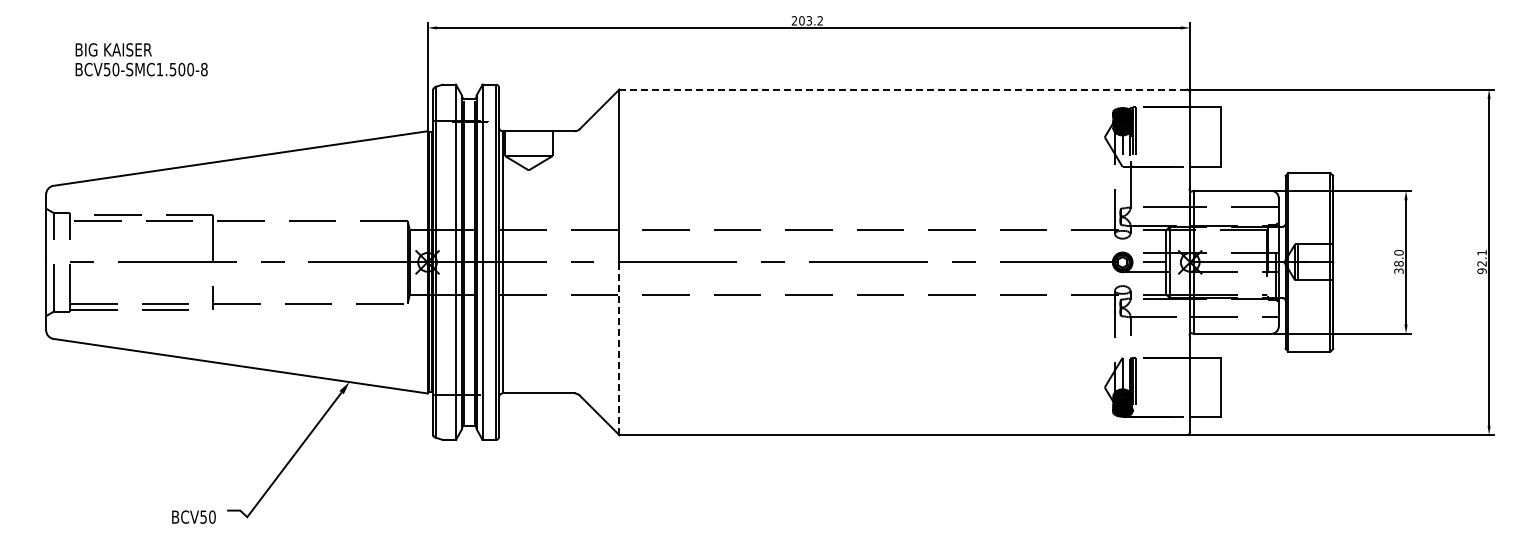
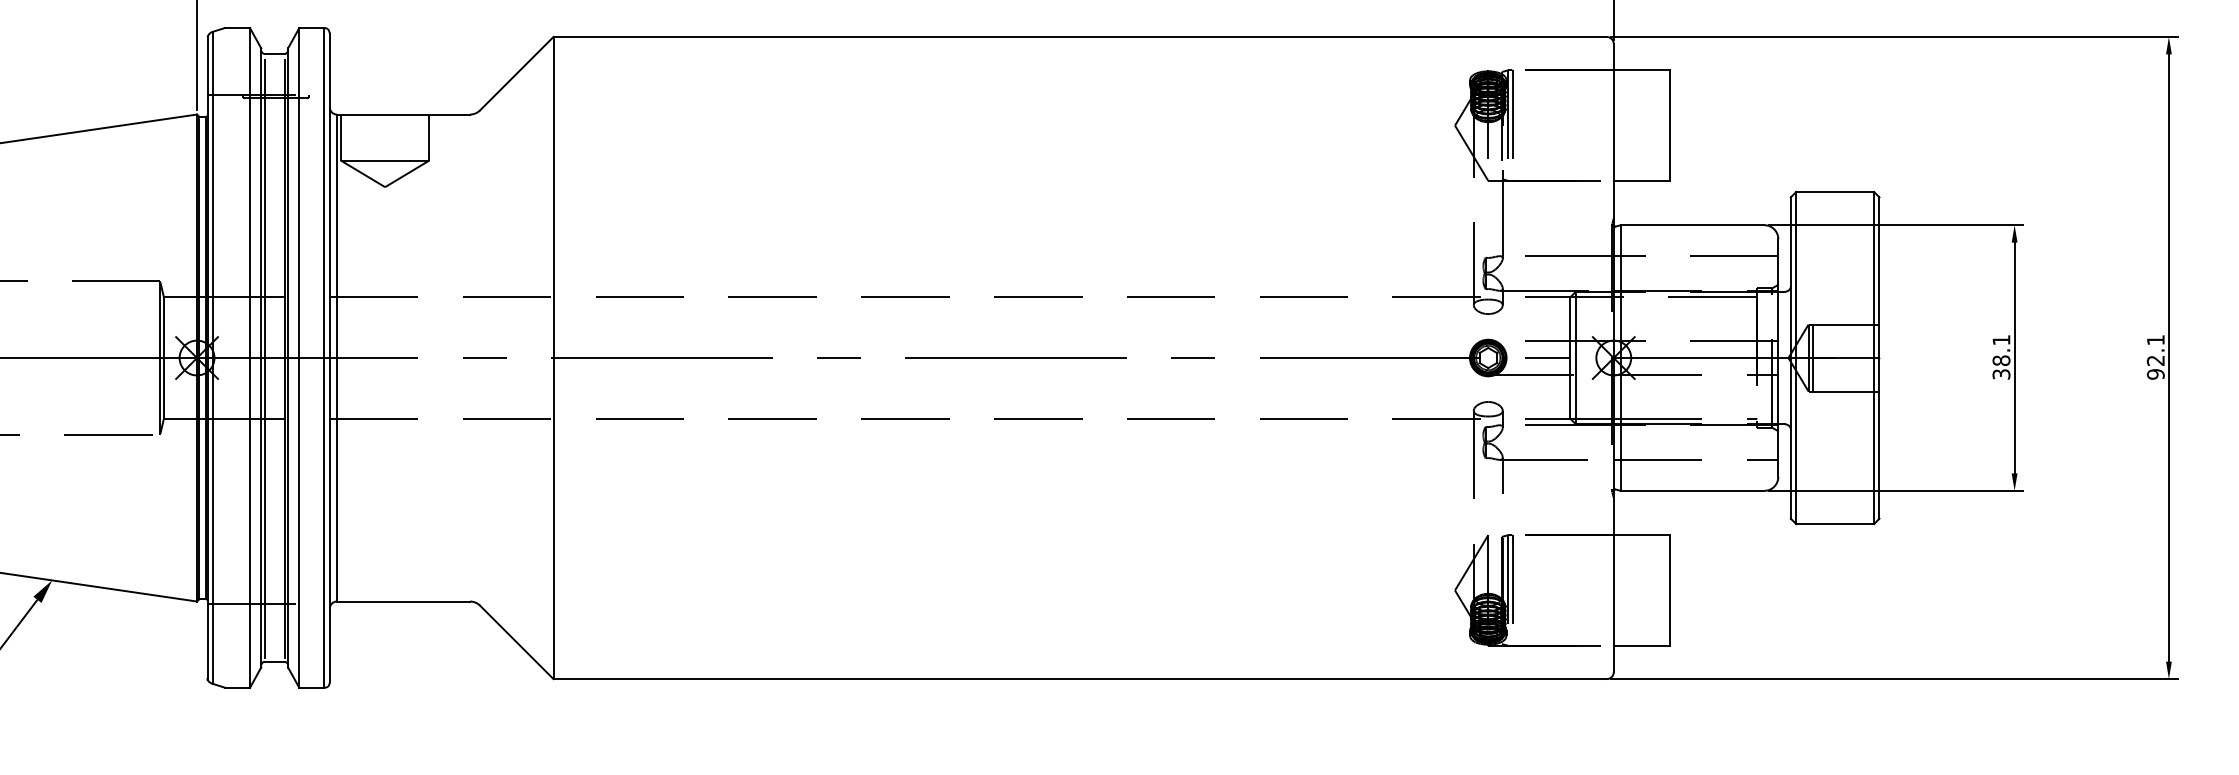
line: (902, 89) -> (1079, 36), dashed -> solid
text: (1398, 252) -> (2000, 339), 38.0 -> 38.1
line: (619, 348) -> (553, 518), dashed -> solid

